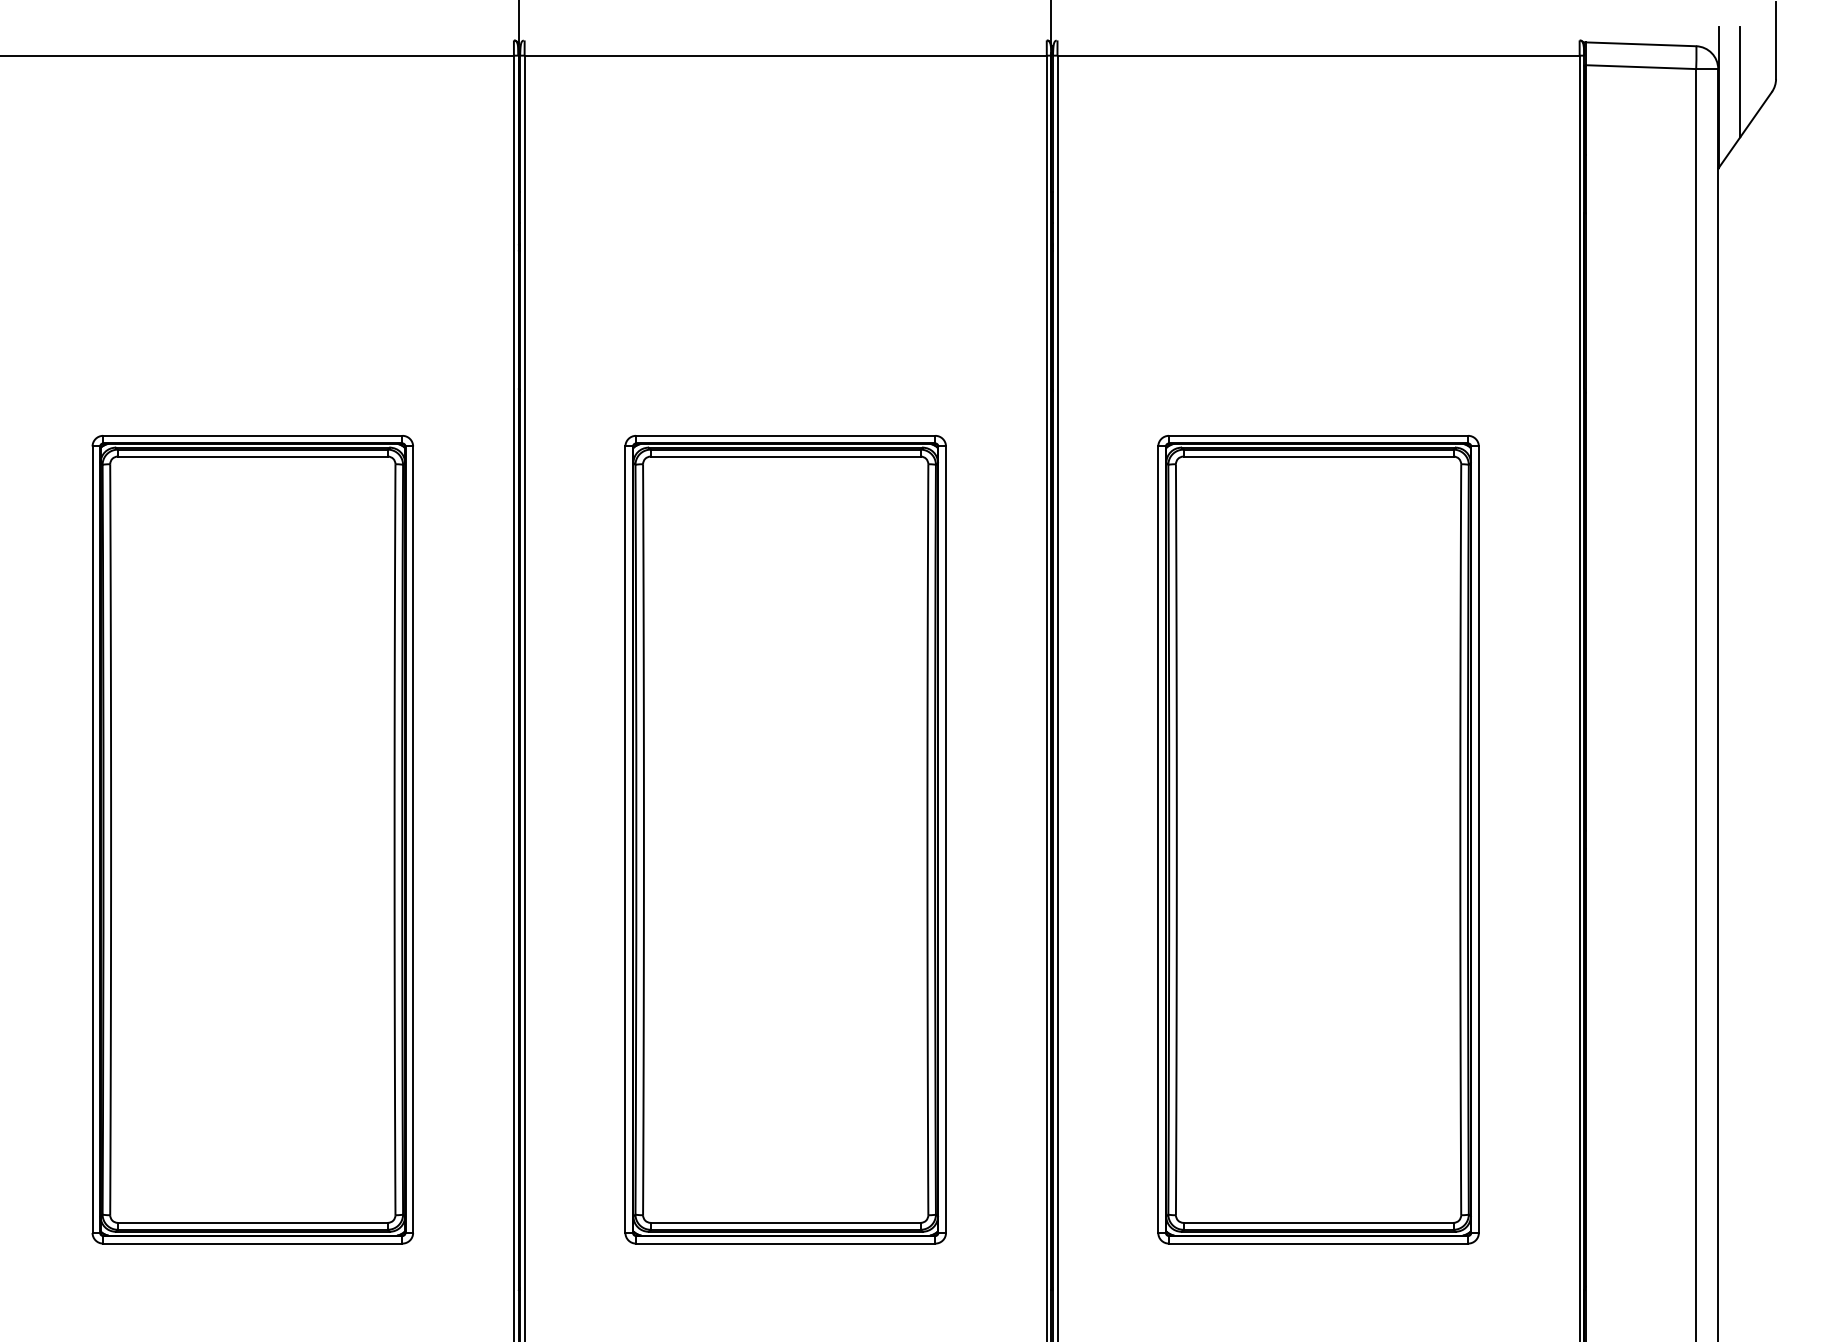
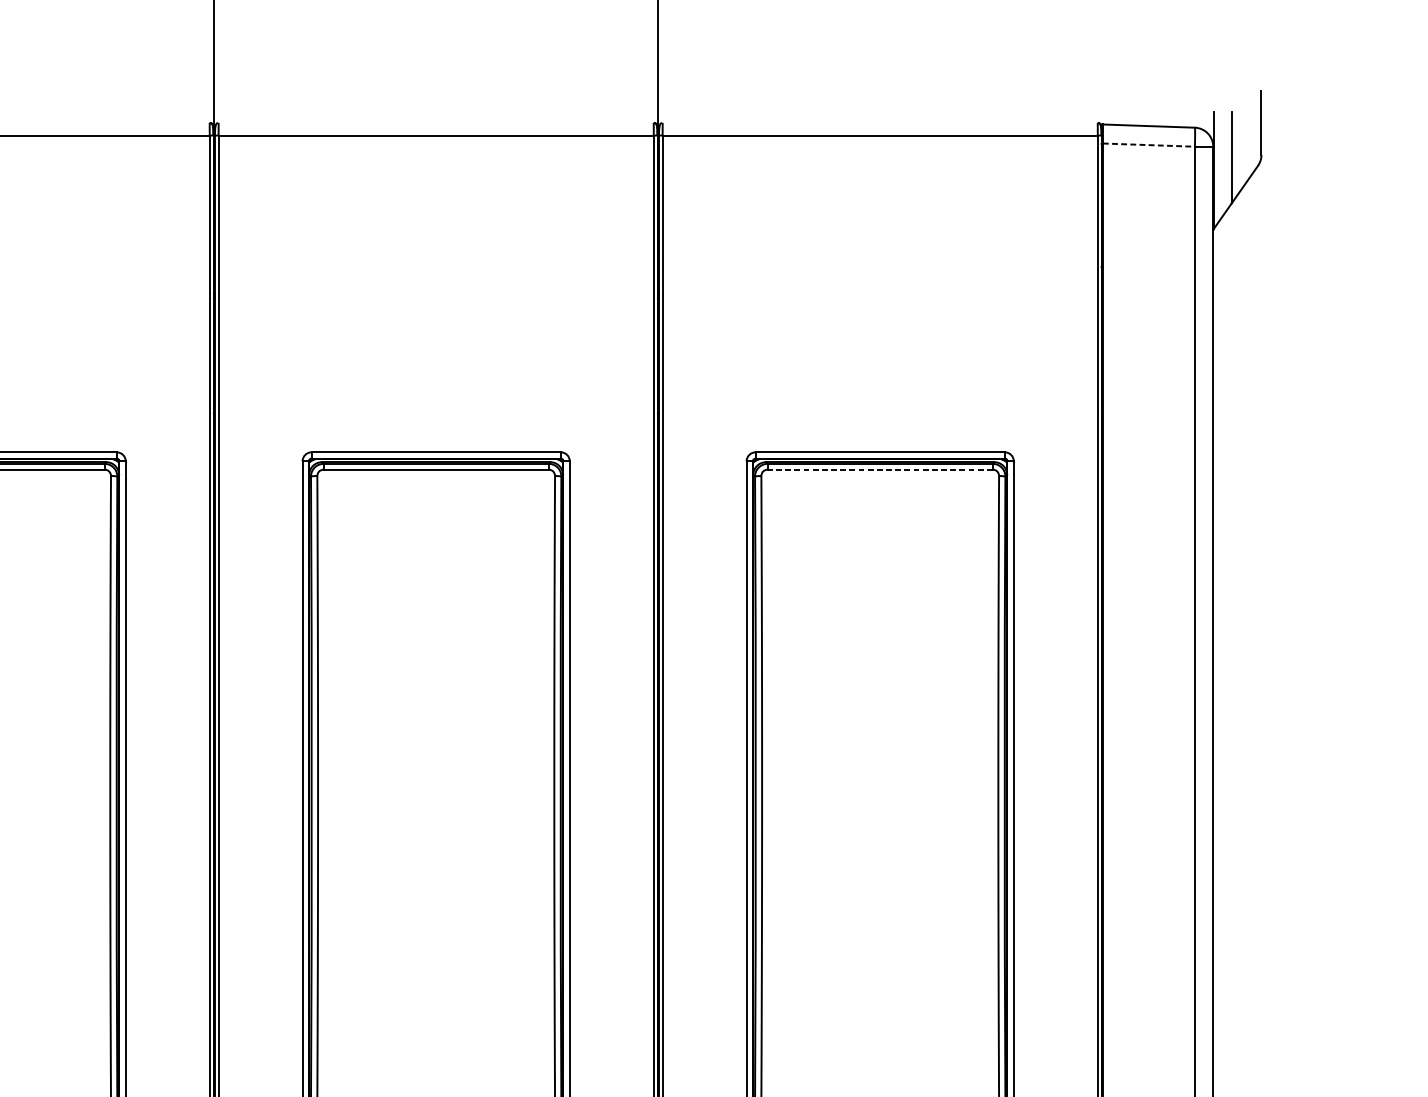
line: (1641, 67) -> (1149, 145), solid -> dashed
line: (1318, 456) -> (880, 469), solid -> dashed

